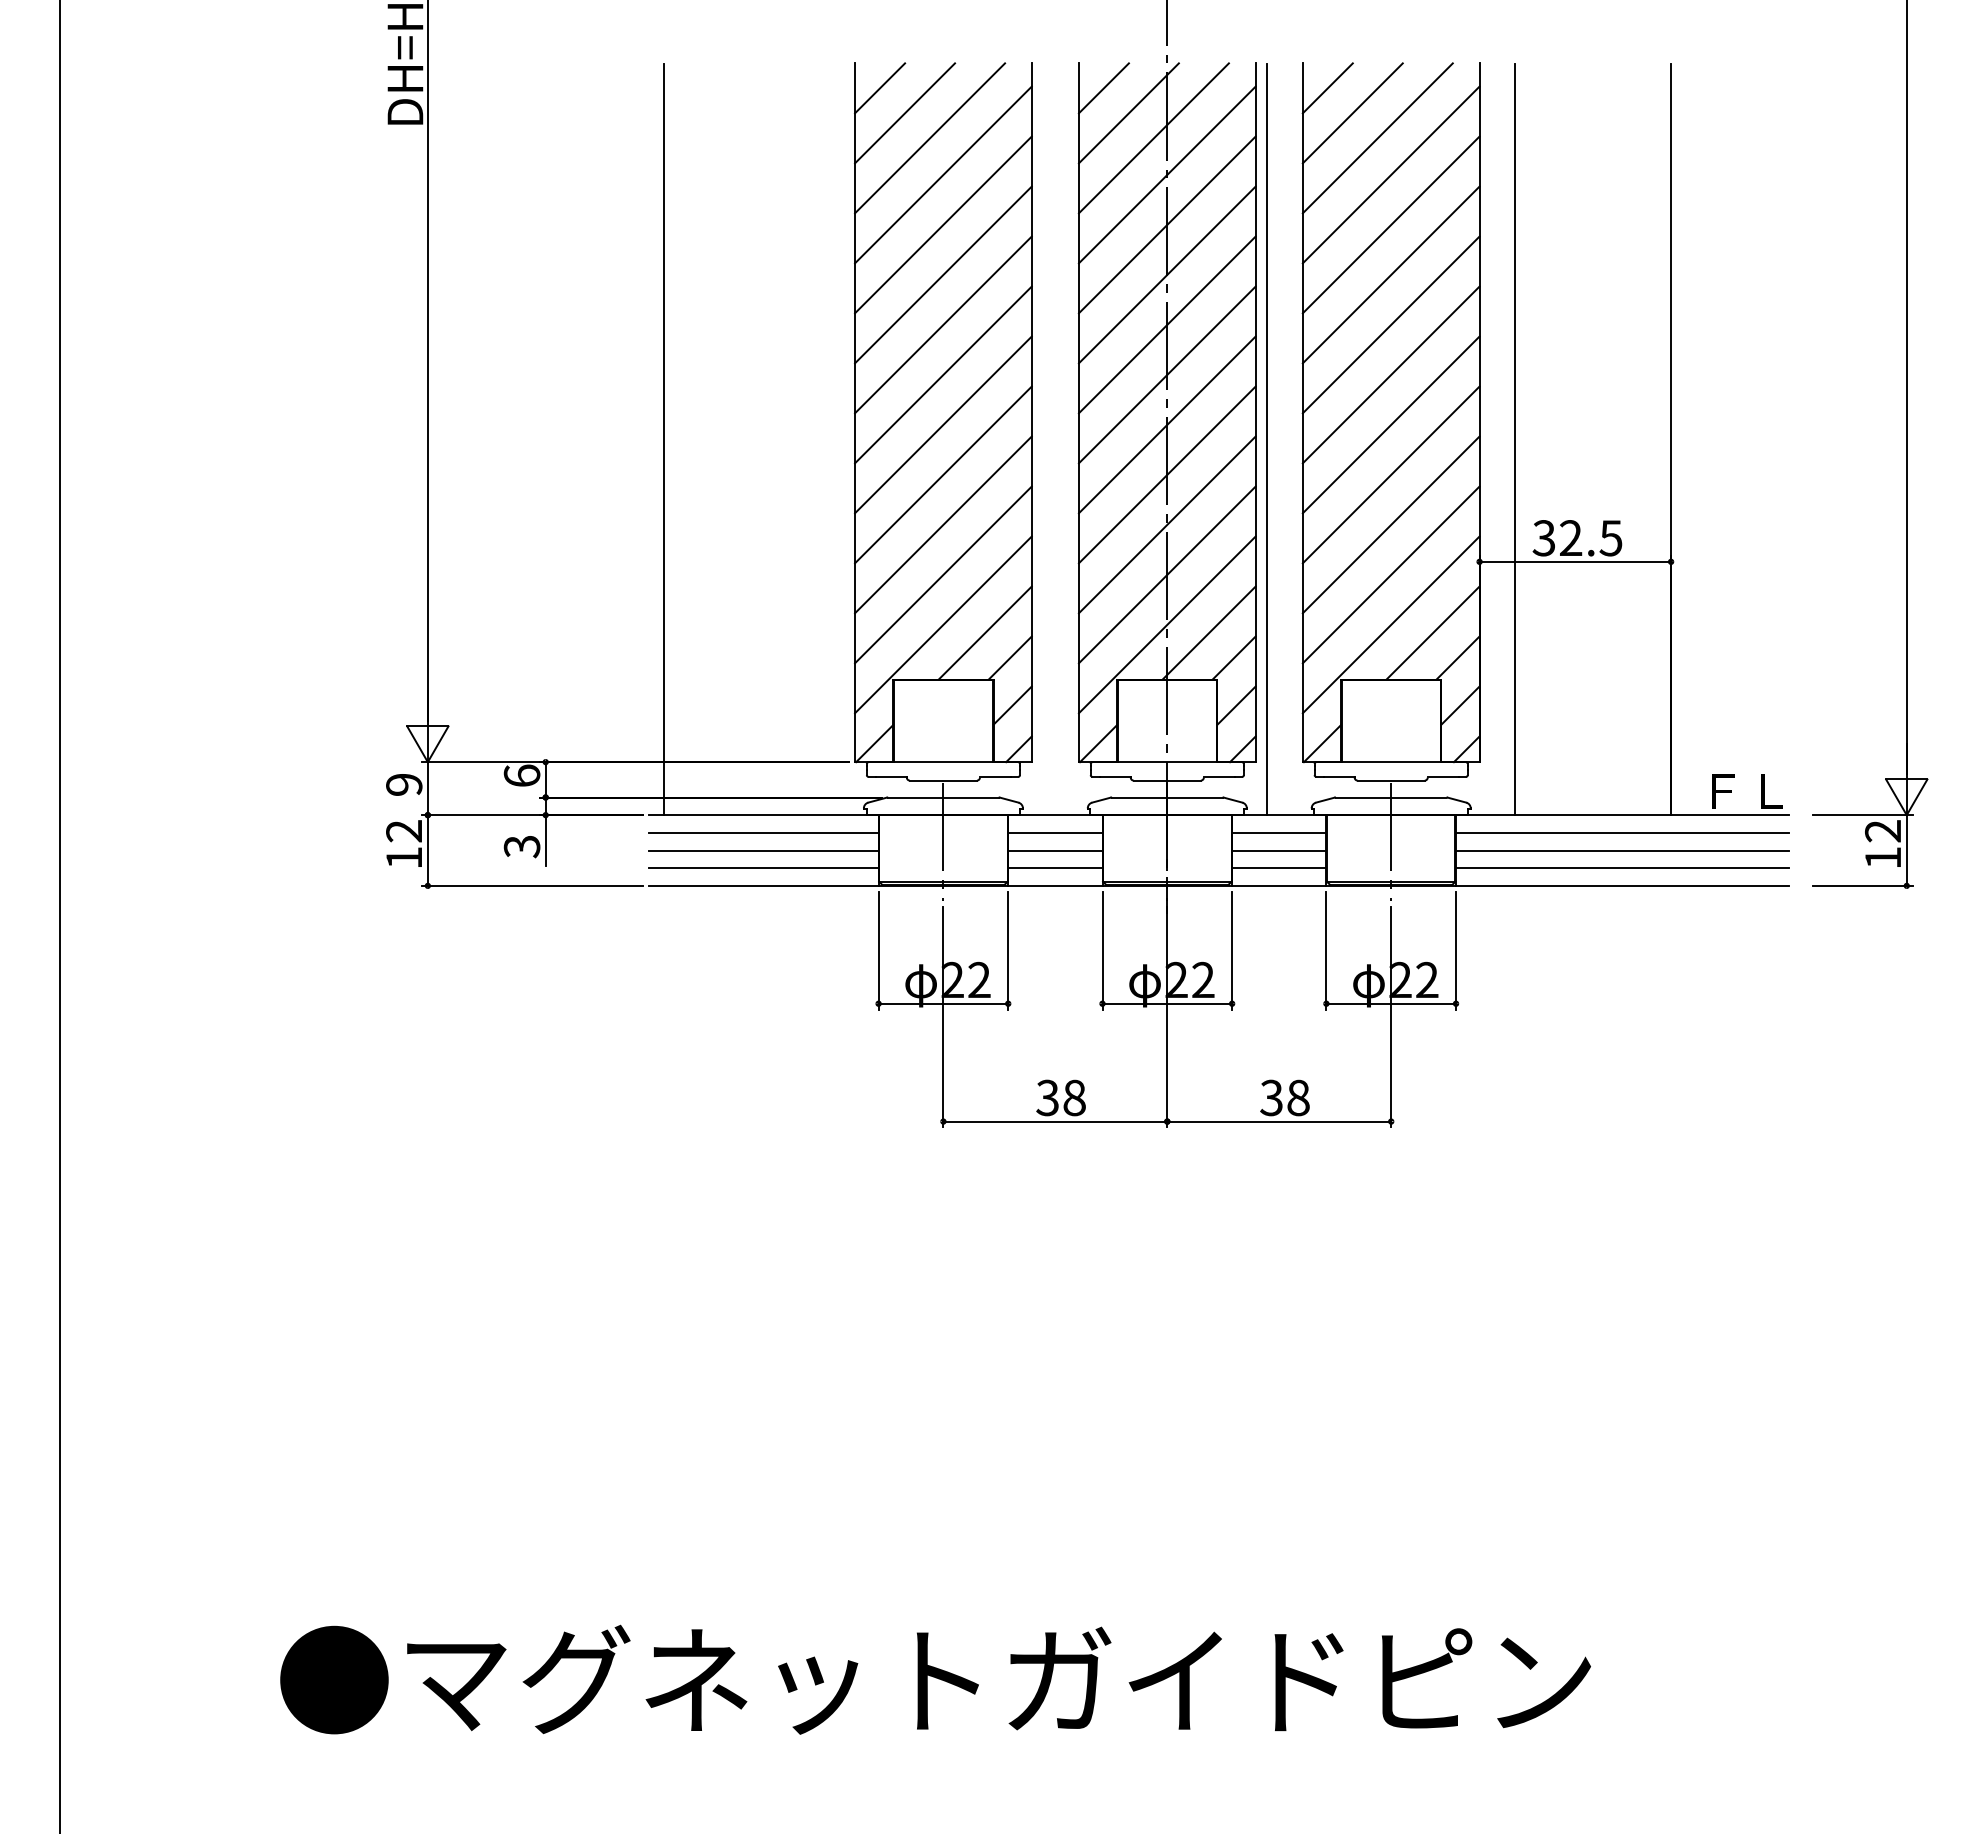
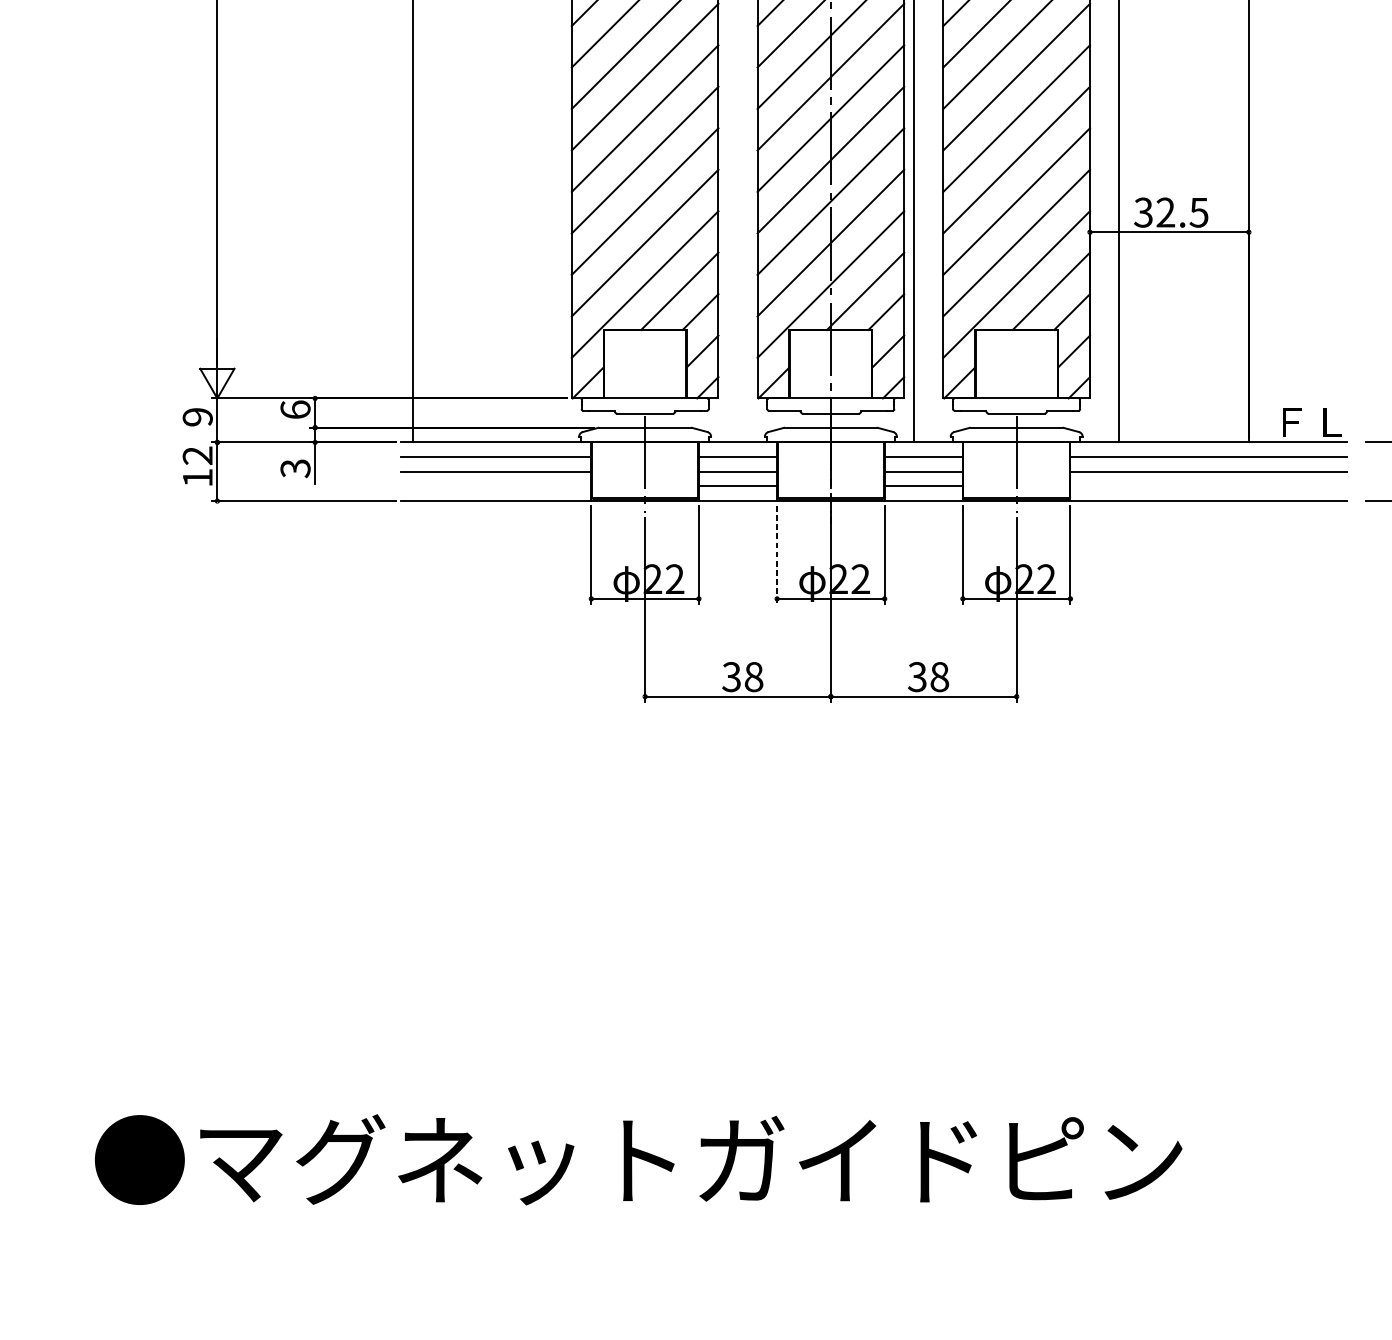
line: (763, 868) -> (495, 486), removed
line: (1622, 868) -> (1208, 486), removed
line: (1102, 950) -> (777, 554), solid -> dashed

